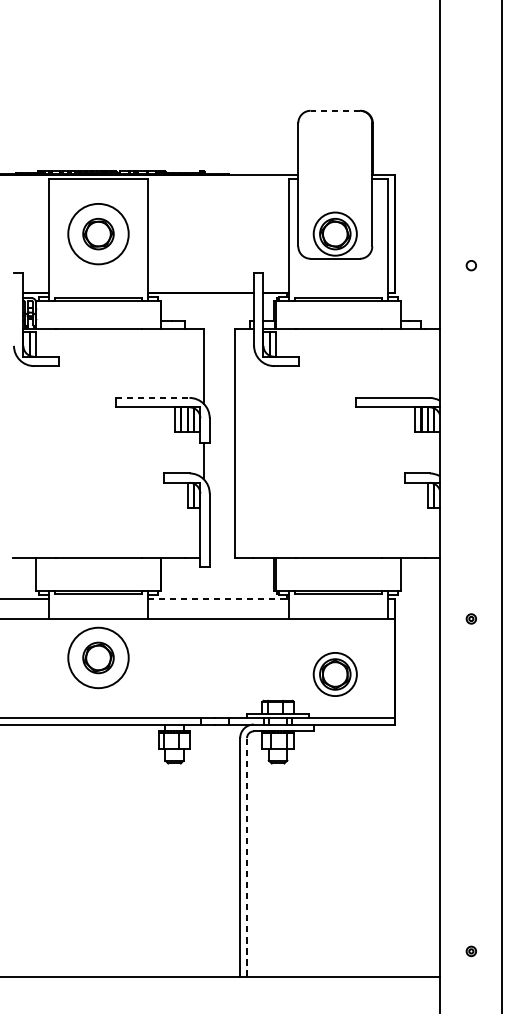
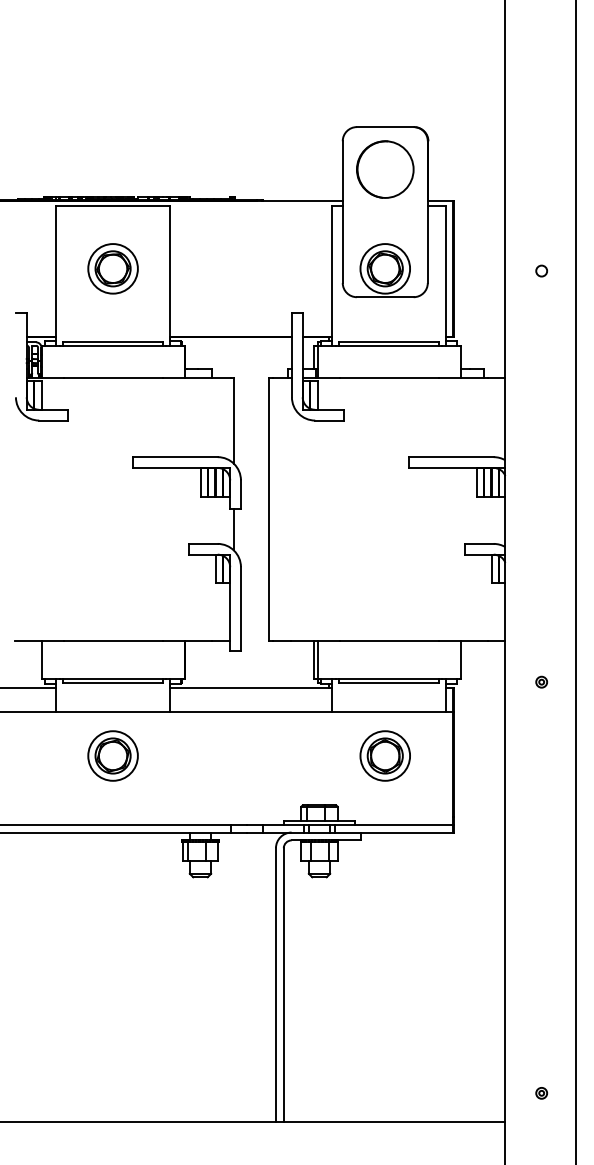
line: (334, 111) -> (384, 127), dashed -> solid
circle: (335, 147) -> (385, 169), added
circle: (97, 233) -> (112, 268), size x0.71
circle: (471, 265) -> (541, 270), moved
line: (153, 398) -> (176, 457), dashed -> solid
line: (218, 598) -> (251, 687), dashed -> solid
part: (471, 618) -> (541, 681), moved
circle: (97, 657) -> (112, 755), size x0.71
part: (334, 674) -> (384, 755), moved
line: (246, 856) -> (283, 984), dashed -> solid

